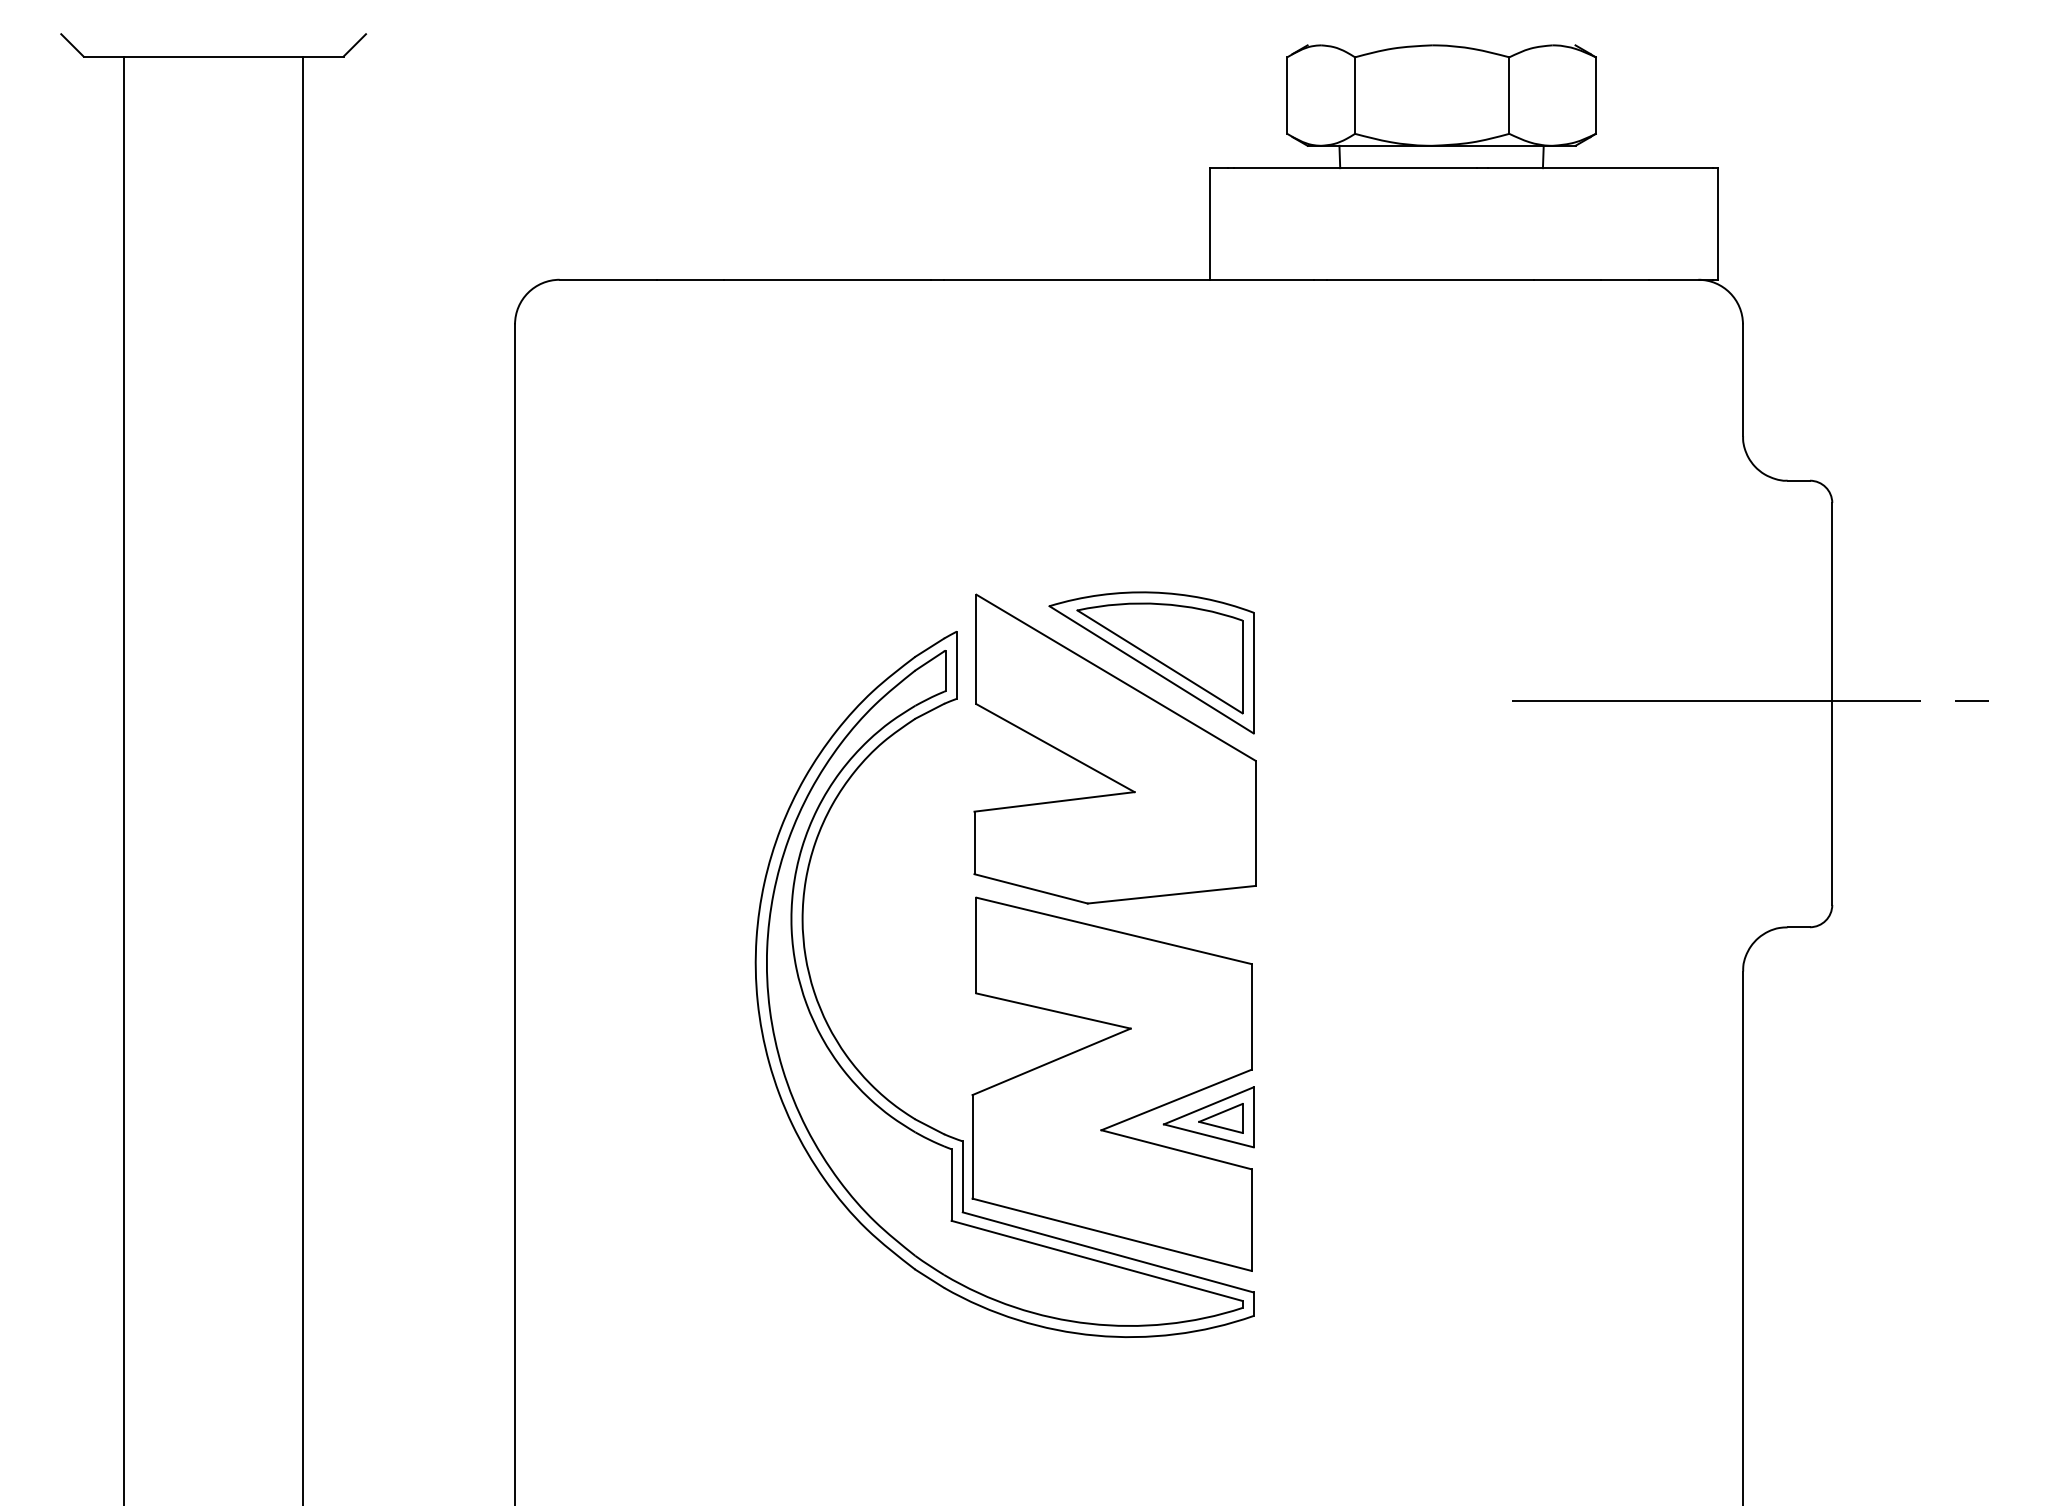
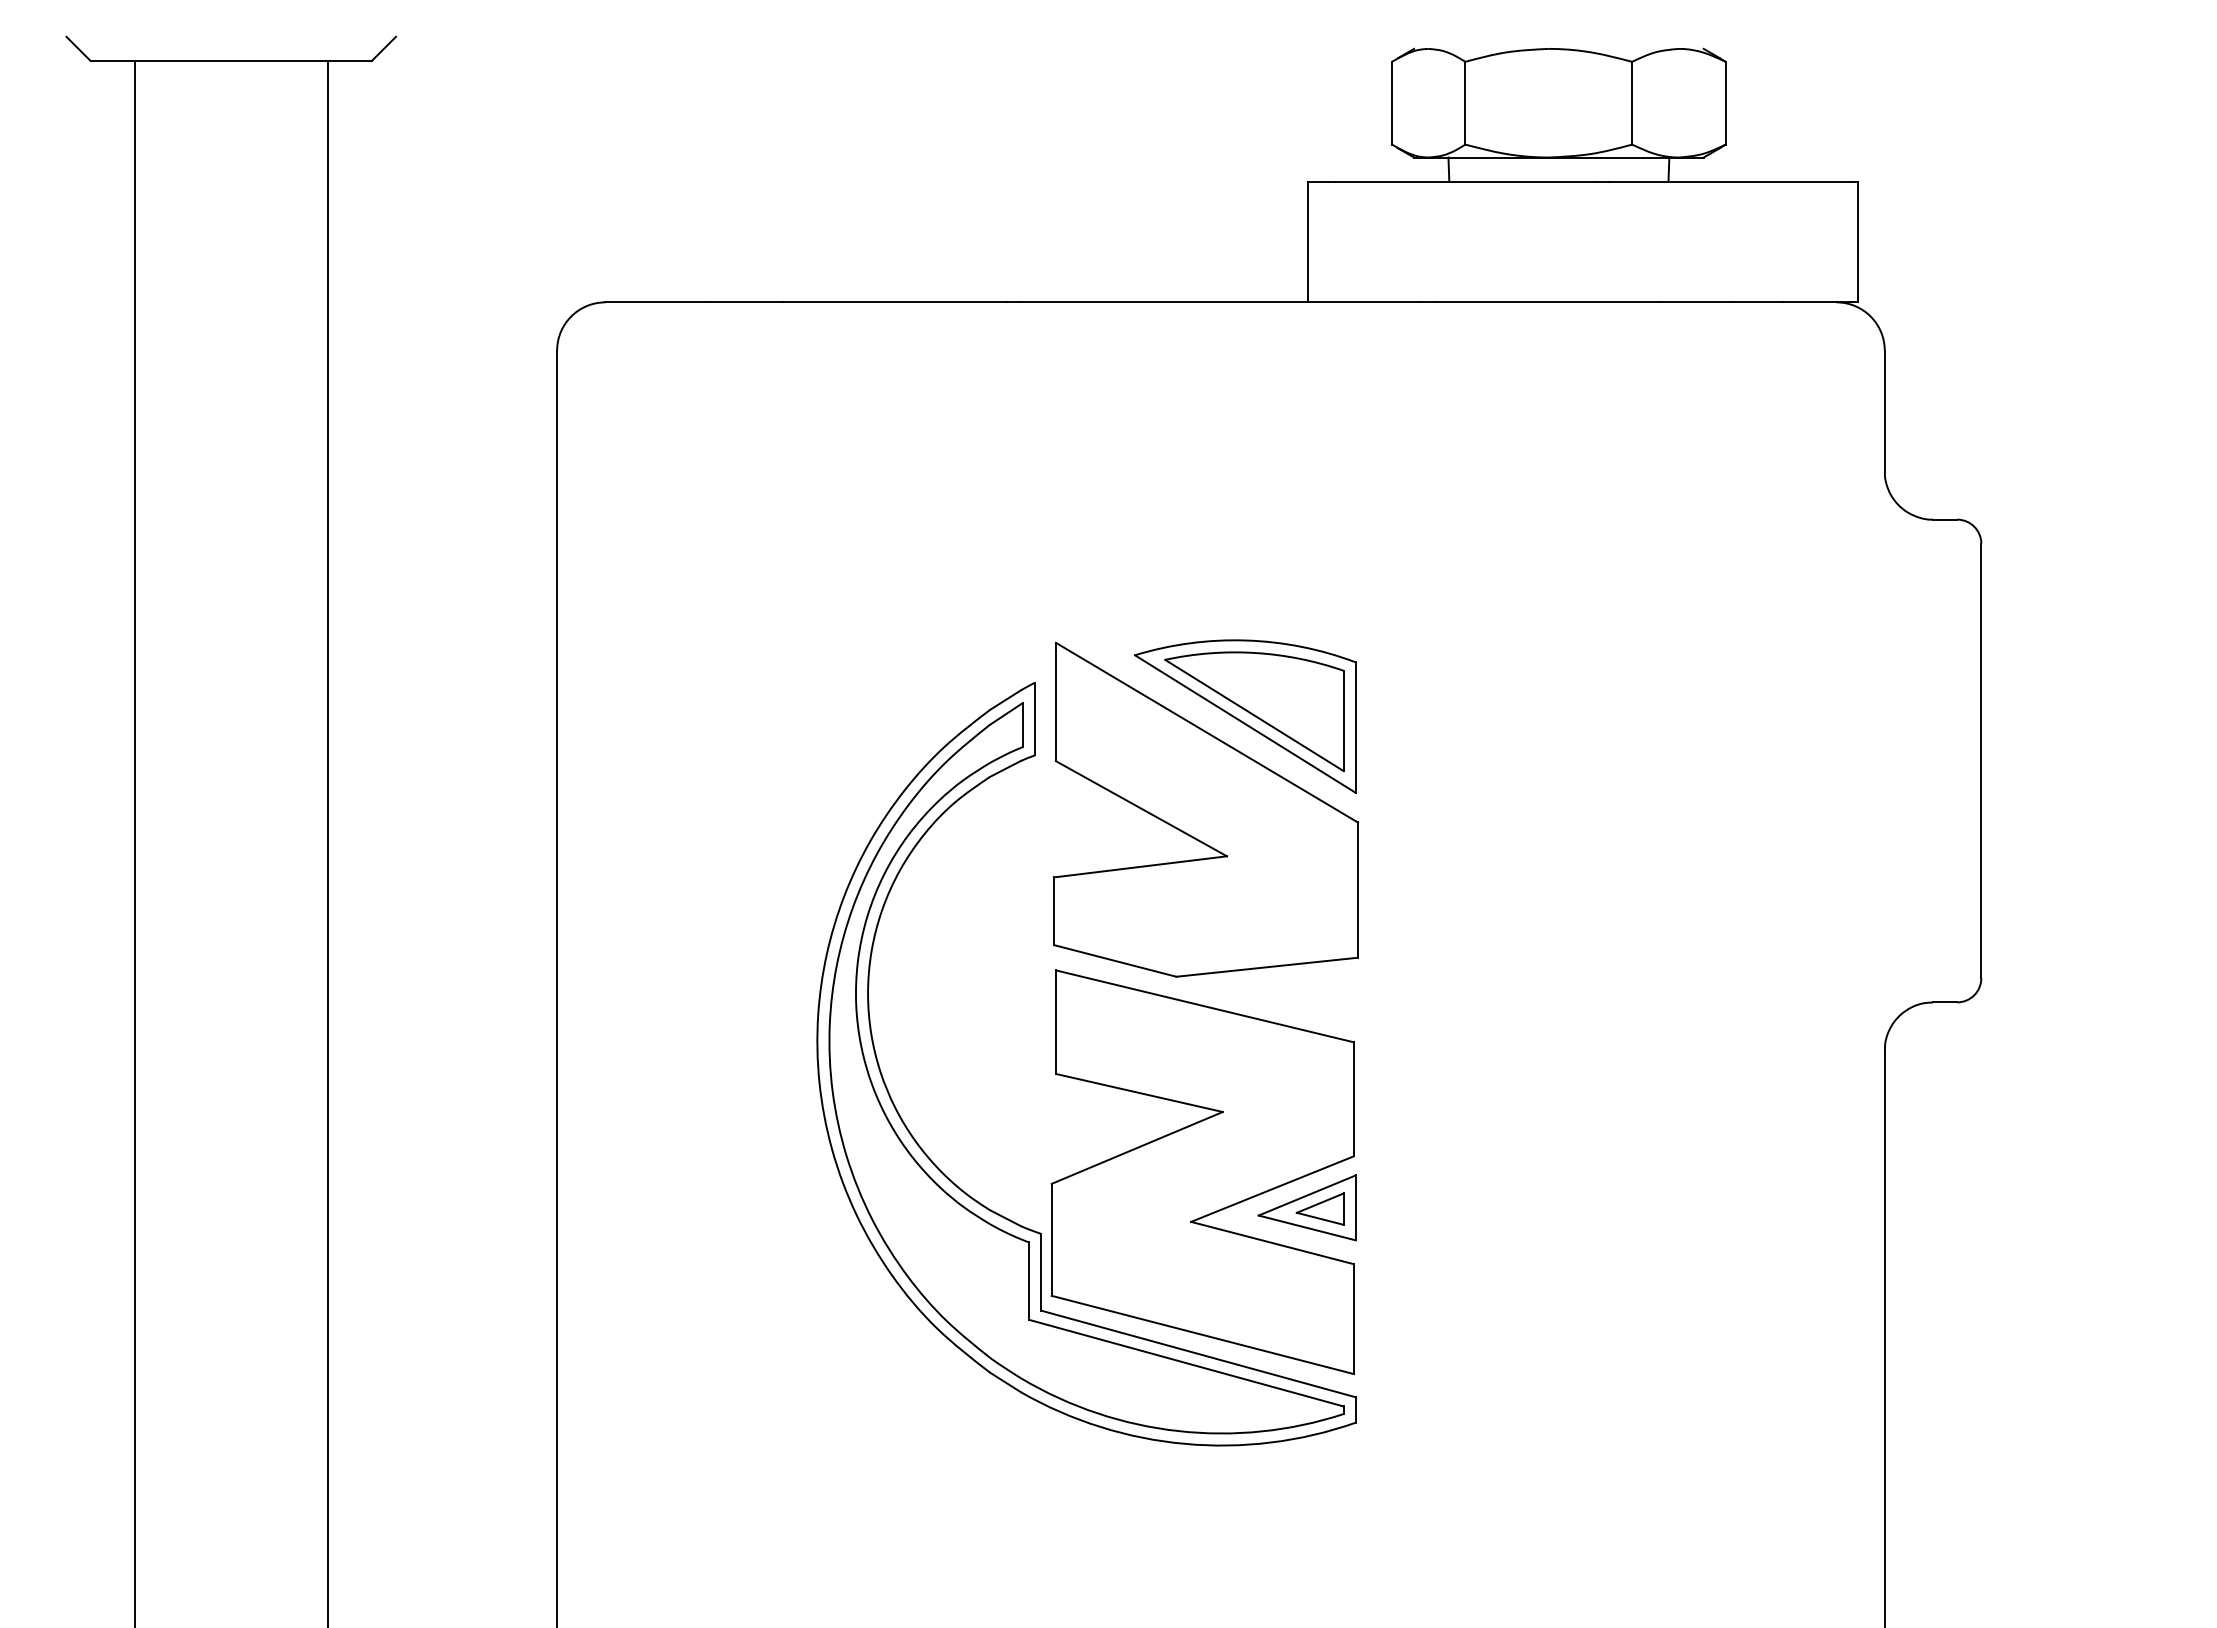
line: (1752, 700) -> (1895, 757), removed

